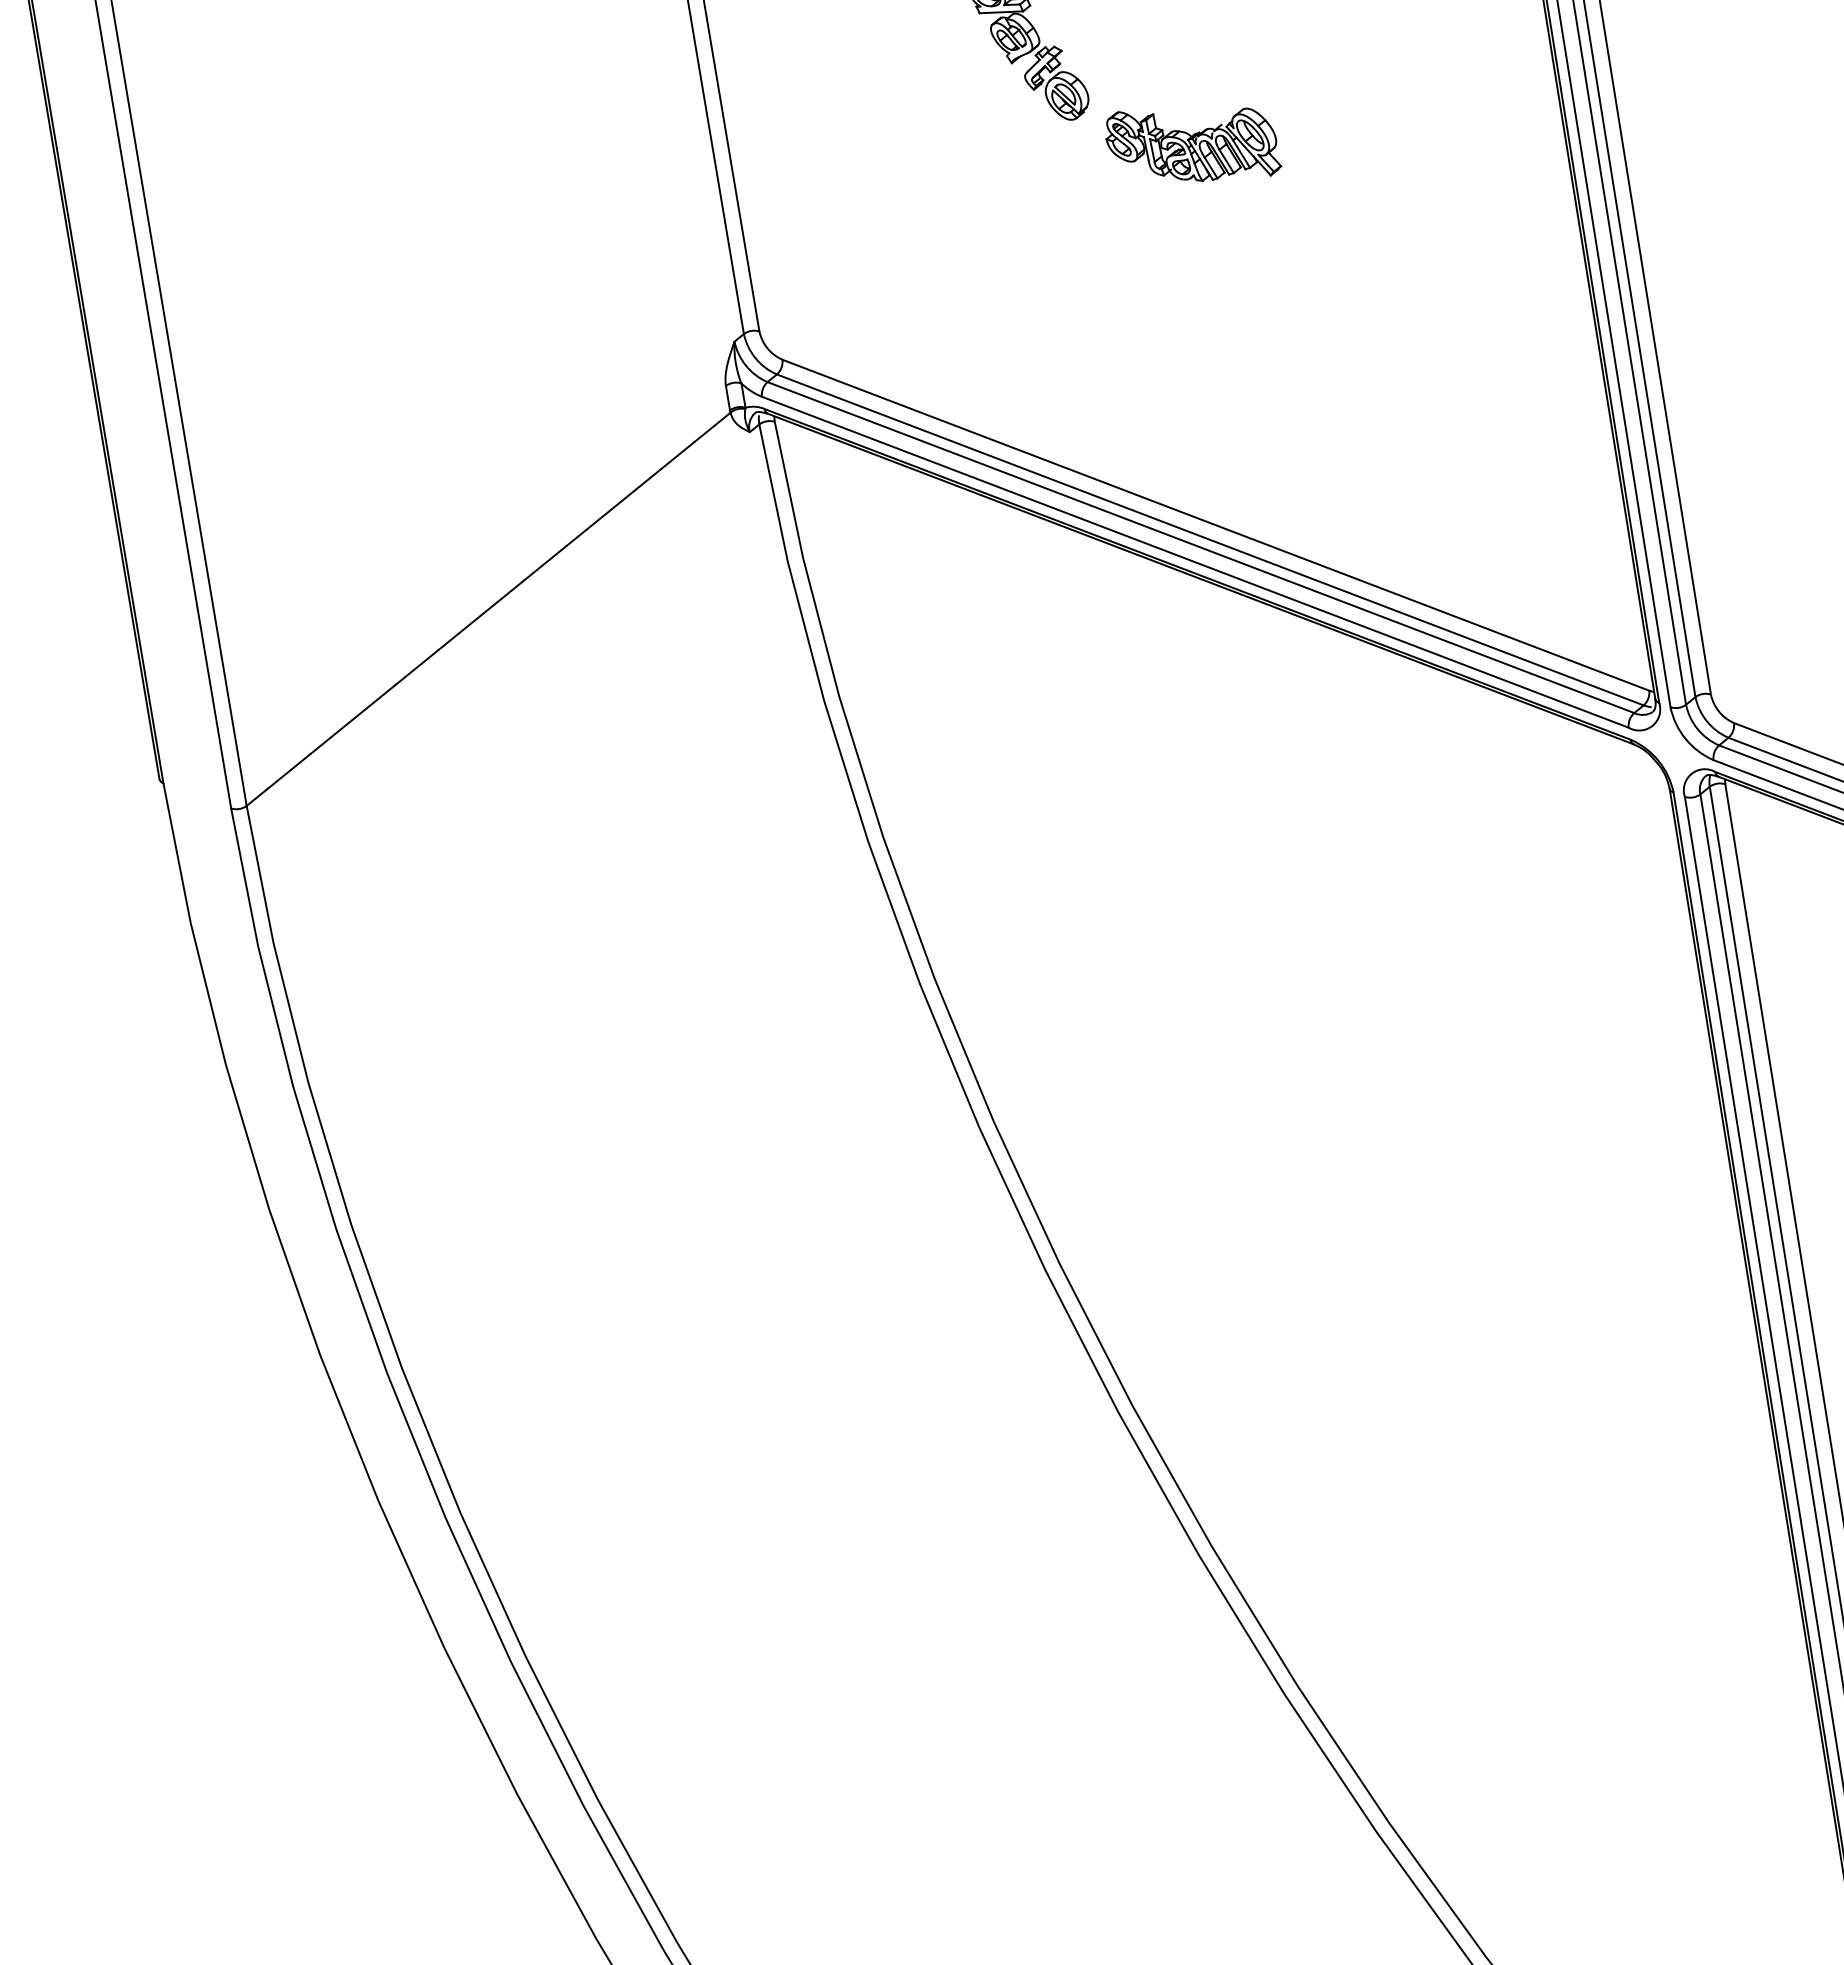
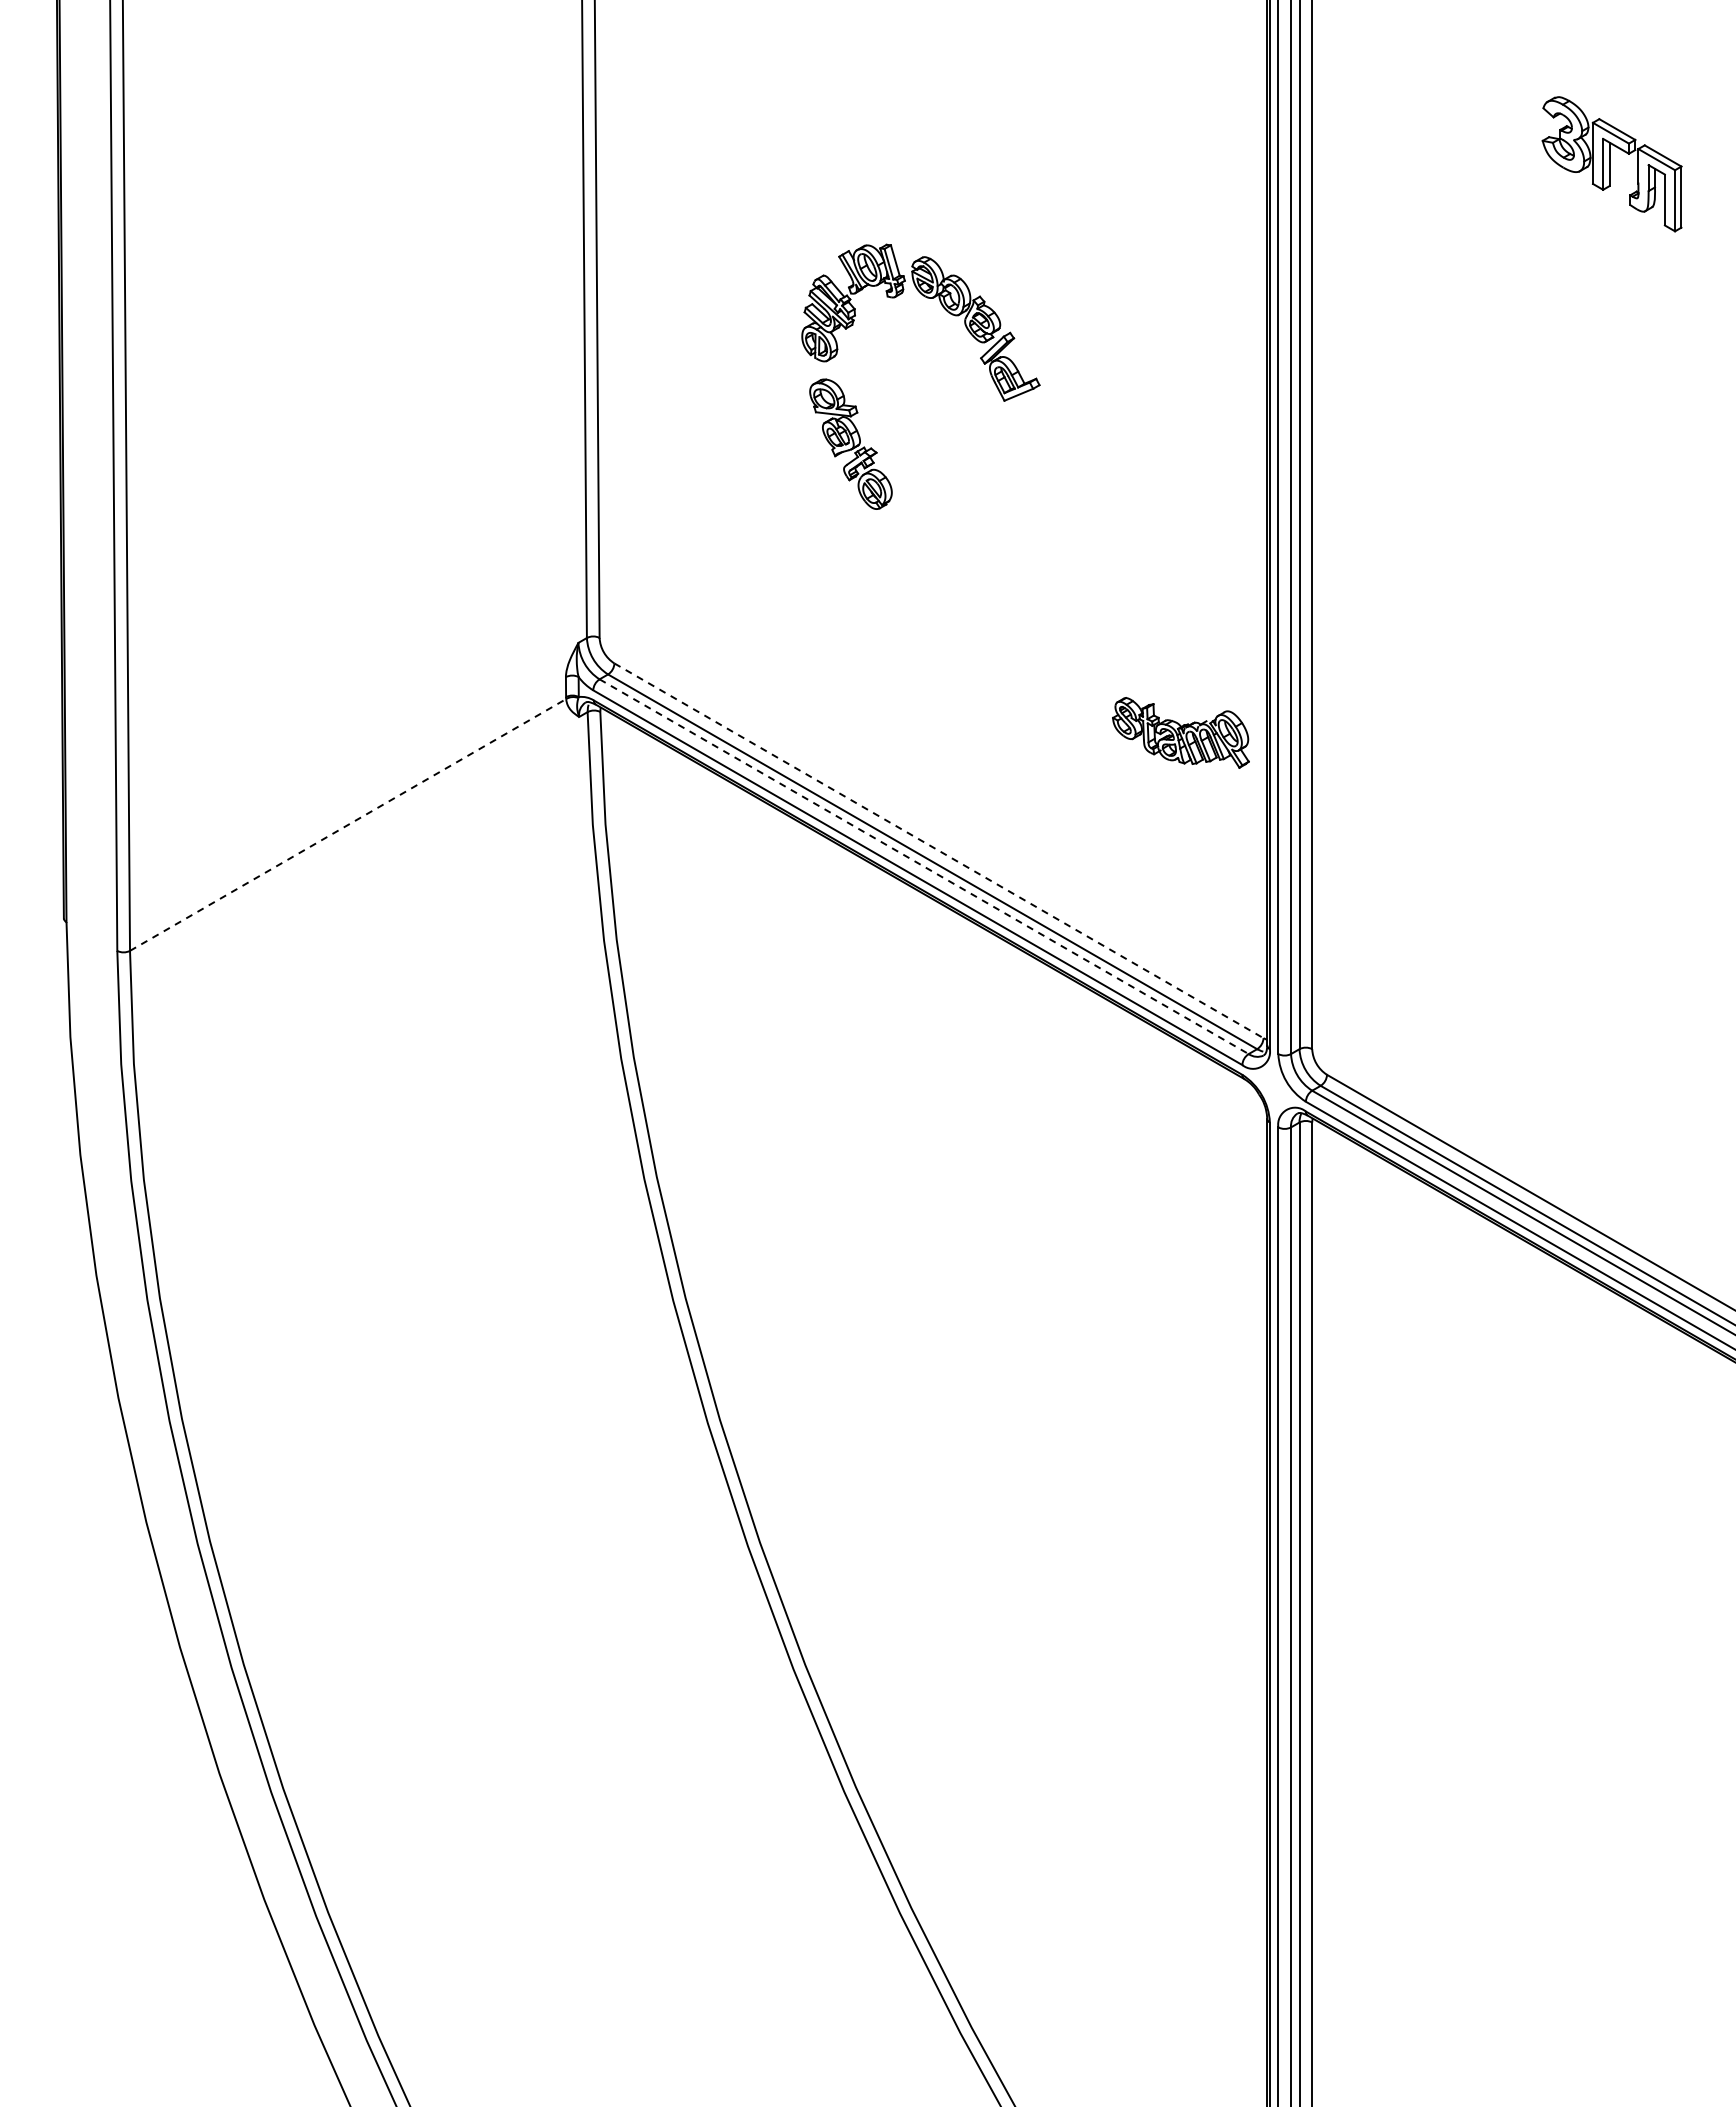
part: (1191, 143) -> (1180, 732), moved
line: (1215, 524) -> (938, 850), solid -> dashed
line: (1201, 547) -> (924, 866), solid -> dashed
line: (489, 608) -> (348, 824), solid -> dashed

